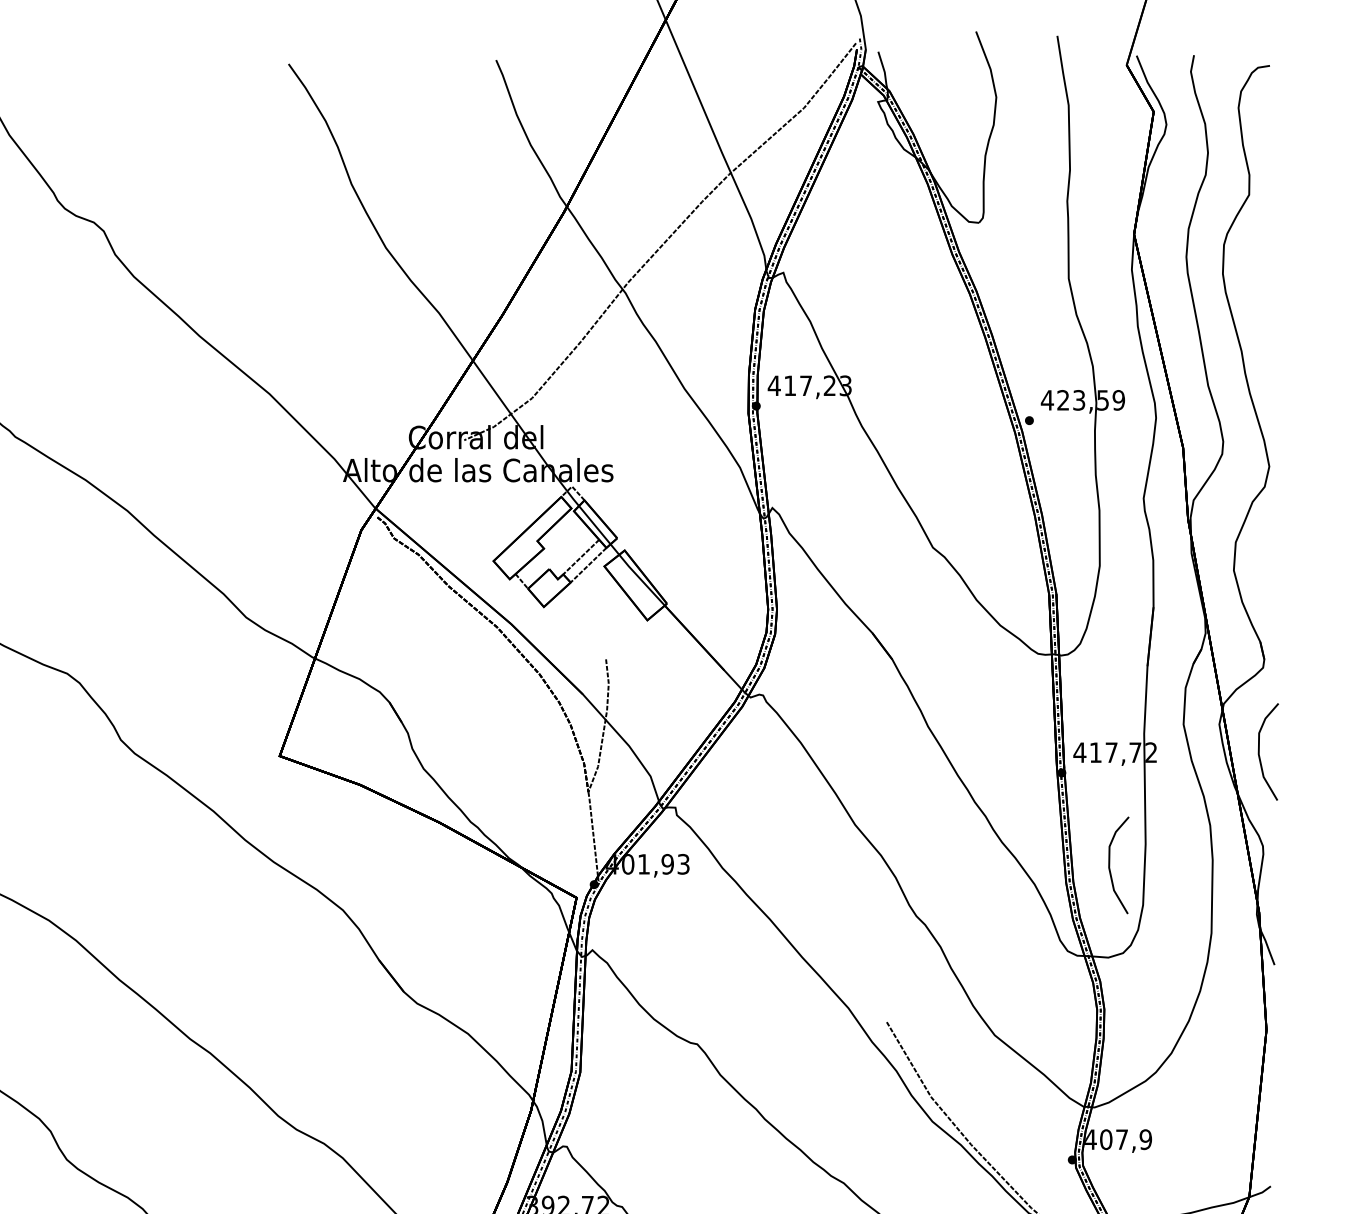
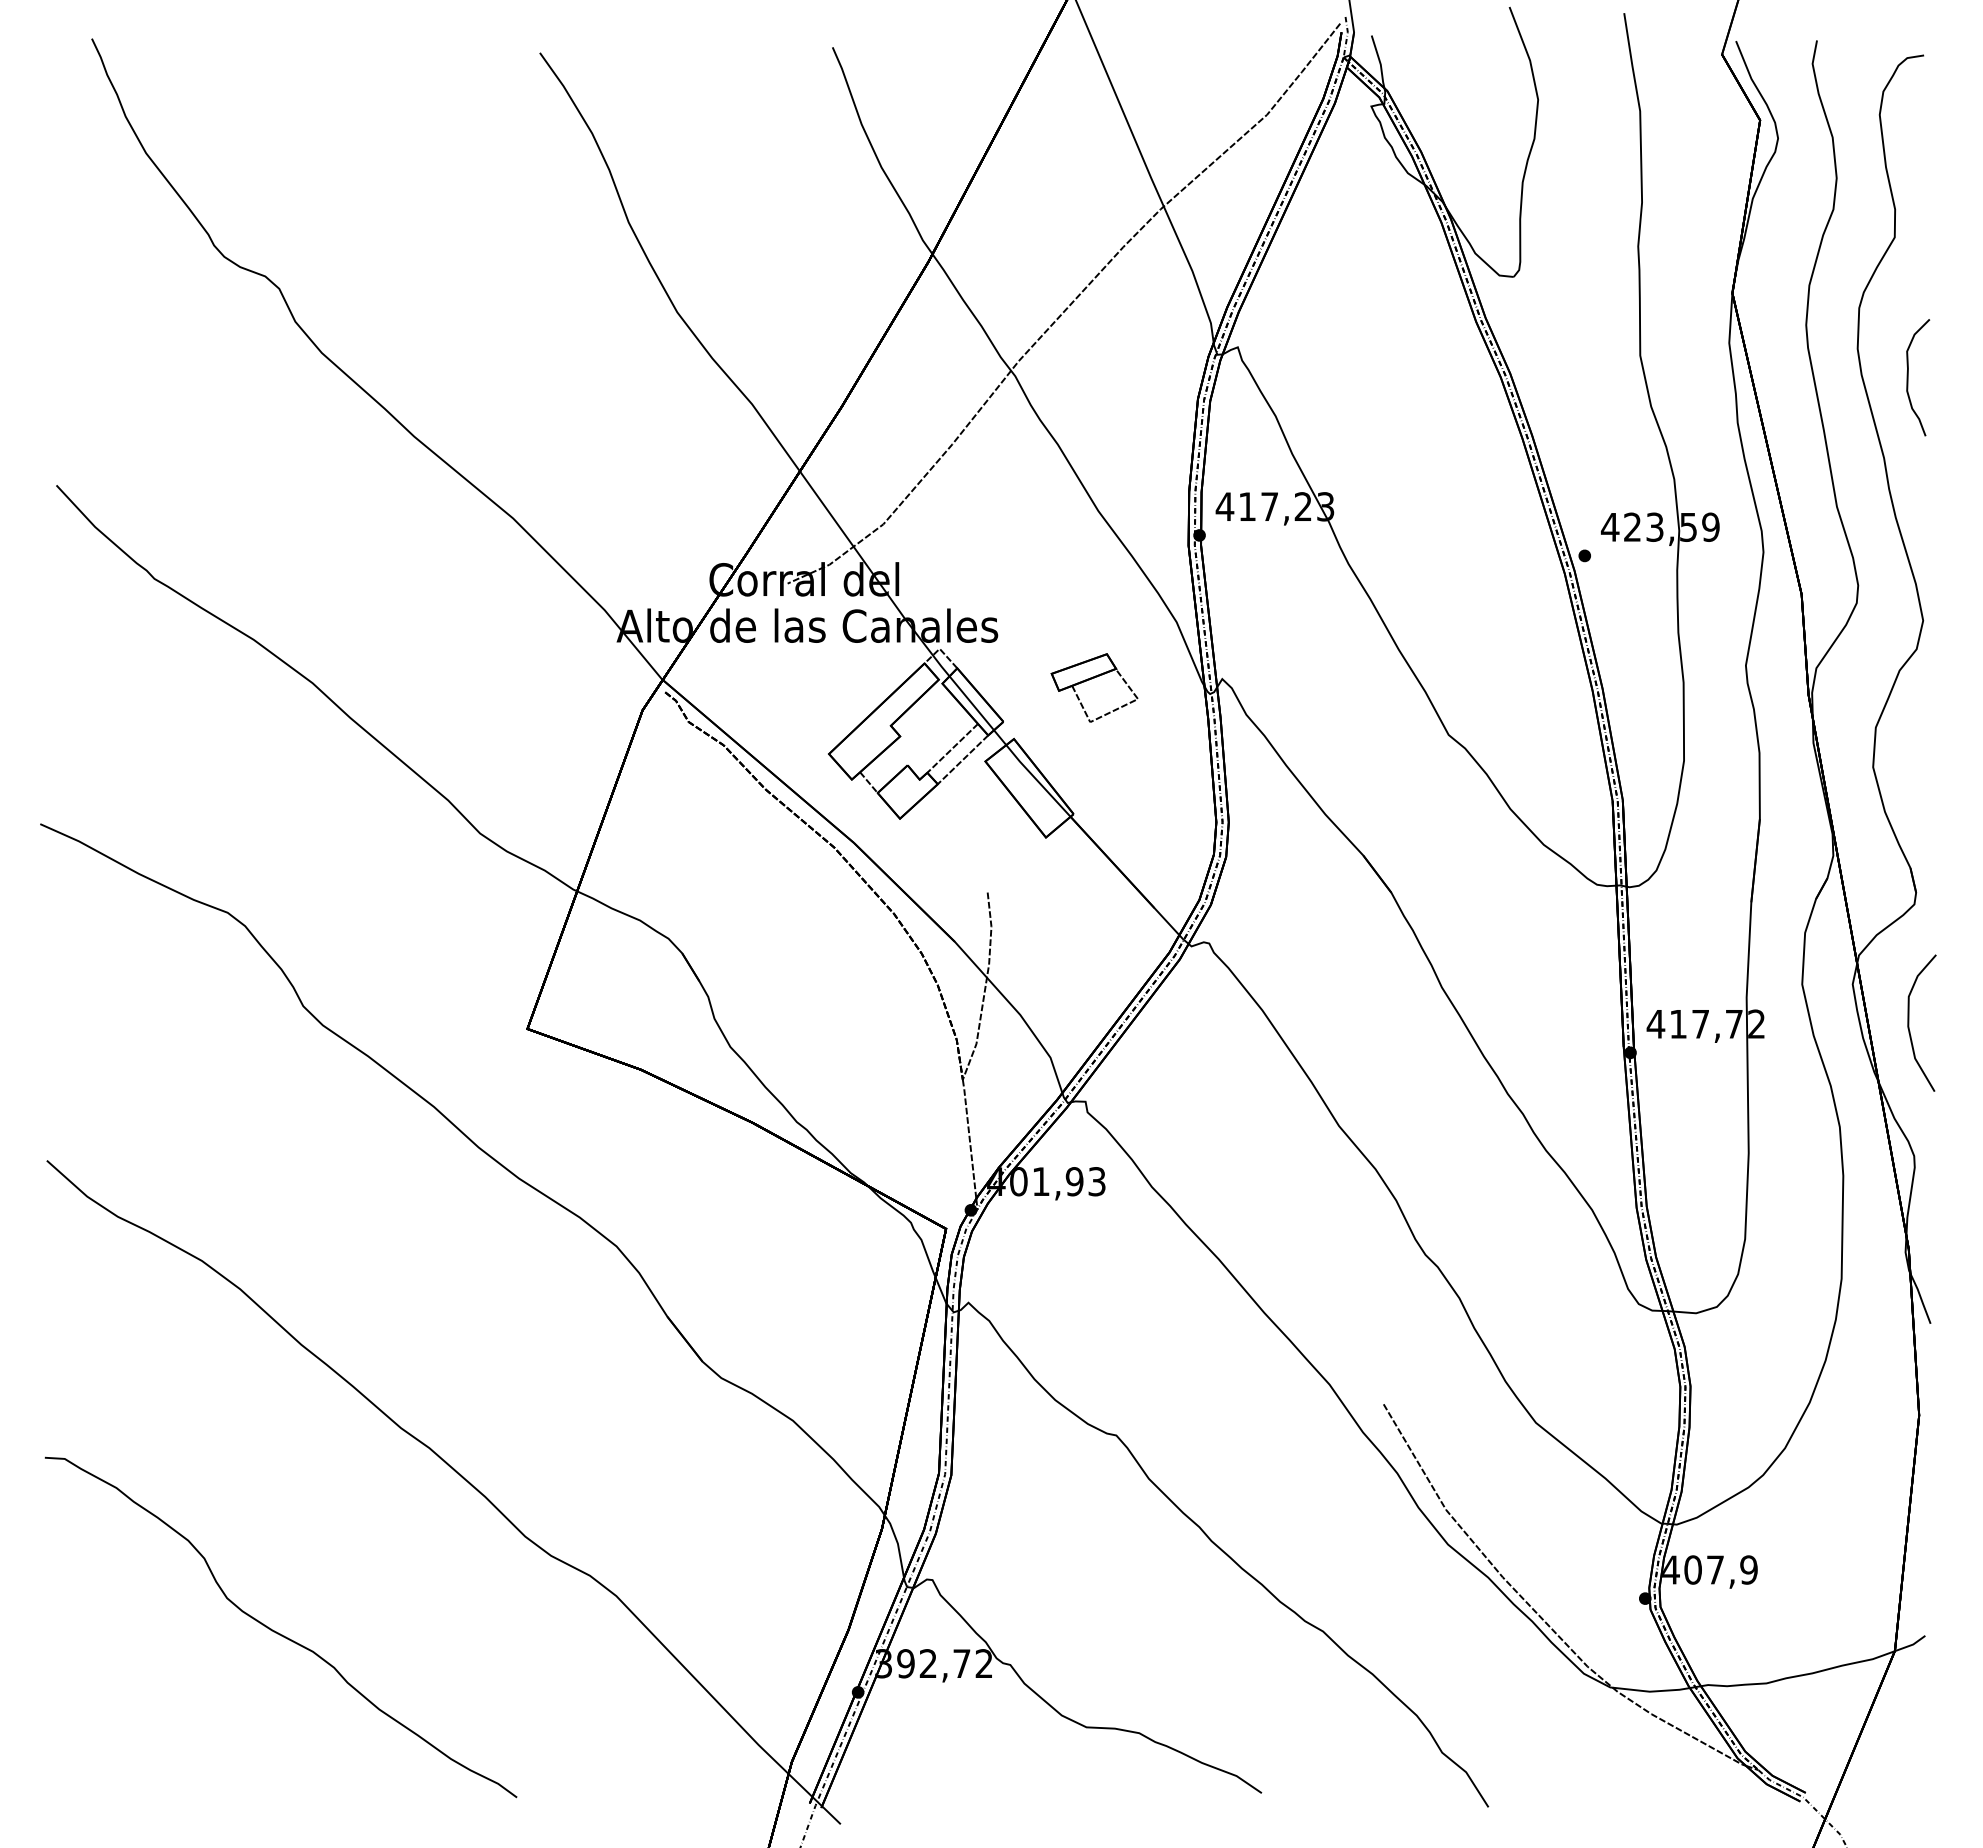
curve: (1258, 294) -> (1908, 377), added
part: (679, 508) -> (1091, 679), added
curve: (1110, 864) -> (1698, 1182), removed

